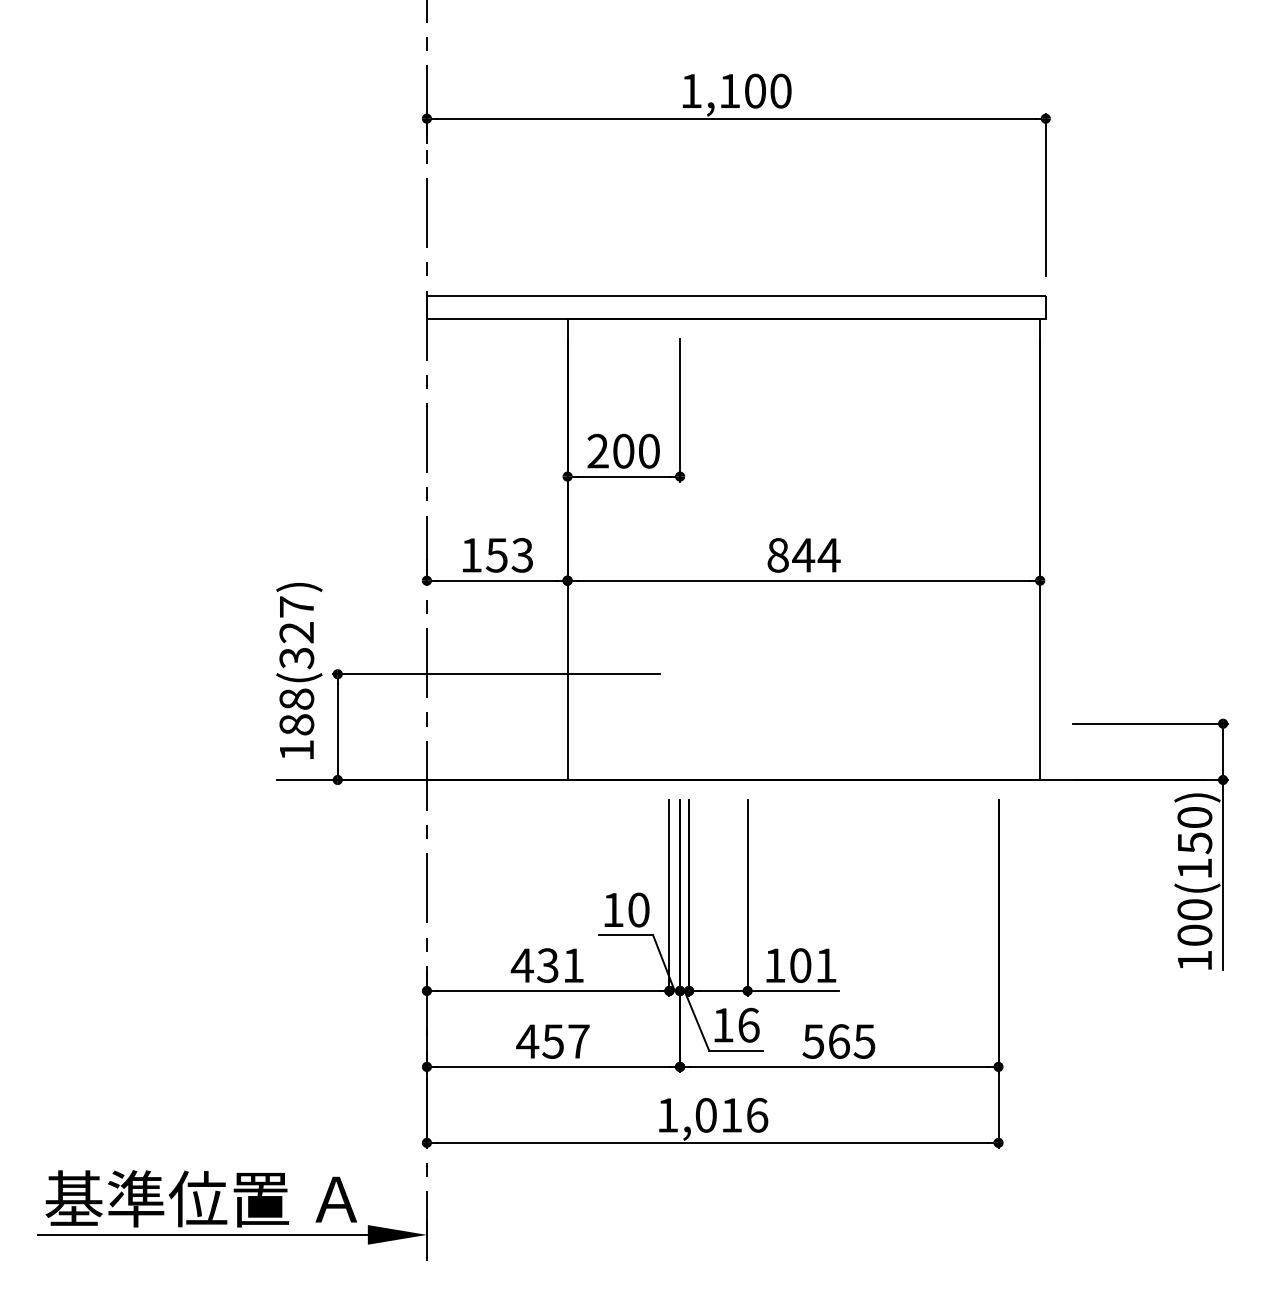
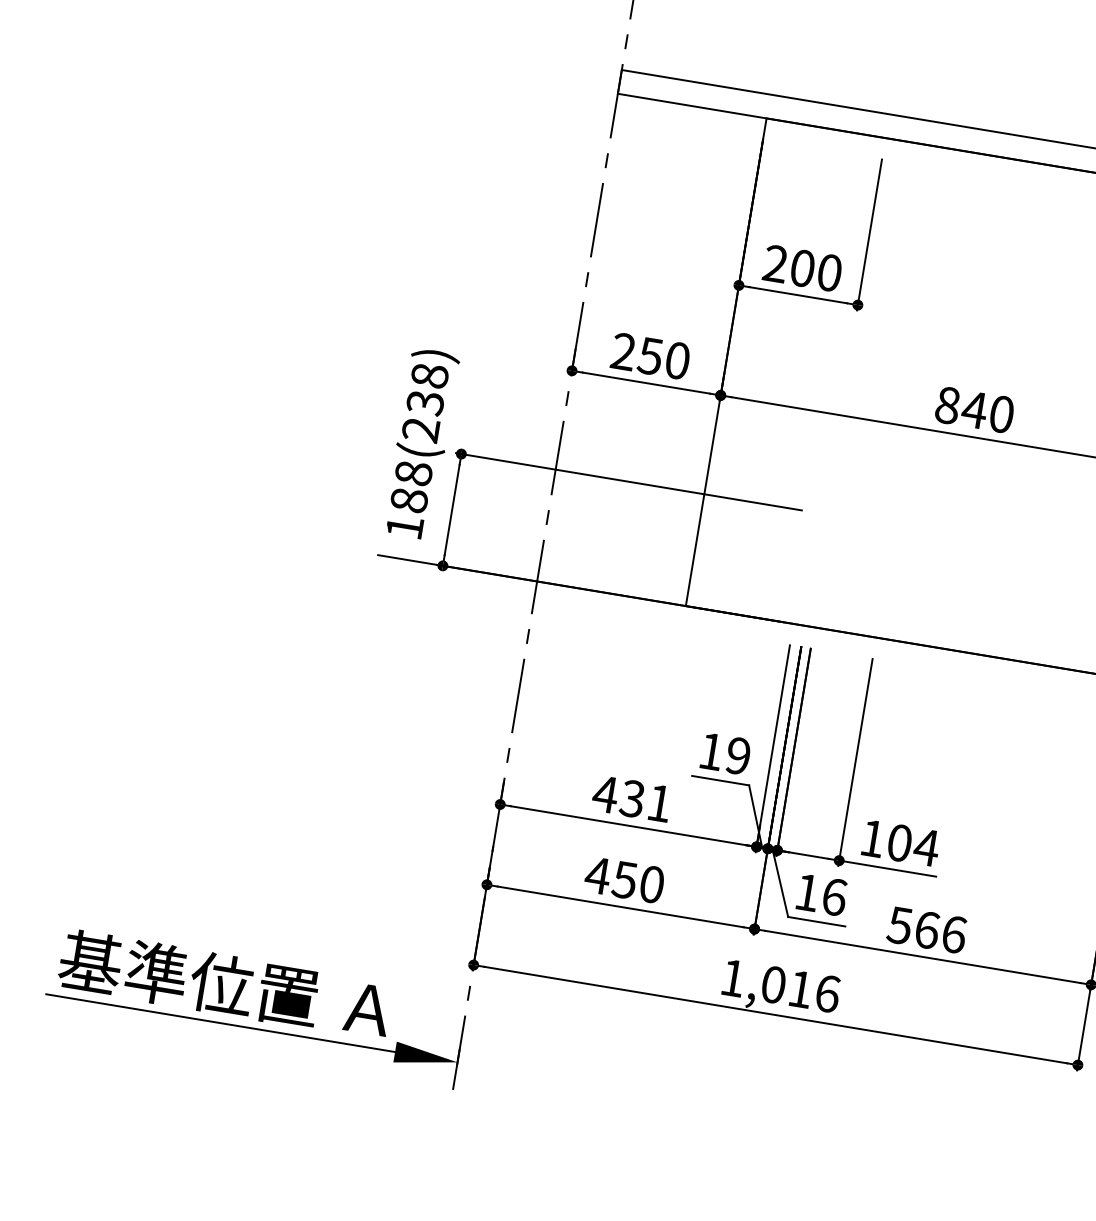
text: (497, 555) -> (651, 356), 153 -> 250
text: (828, 555) -> (1000, 414), 844 -> 840
text: (296, 632) -> (425, 402), 188(327) -> 188(238)
text: (638, 909) -> (738, 755), 10 -> 19
text: (825, 965) -> (926, 847), 101 -> 104
text: (578, 1041) -> (651, 884), 457 -> 450
text: (864, 1041) -> (953, 934), 565 -> 566

